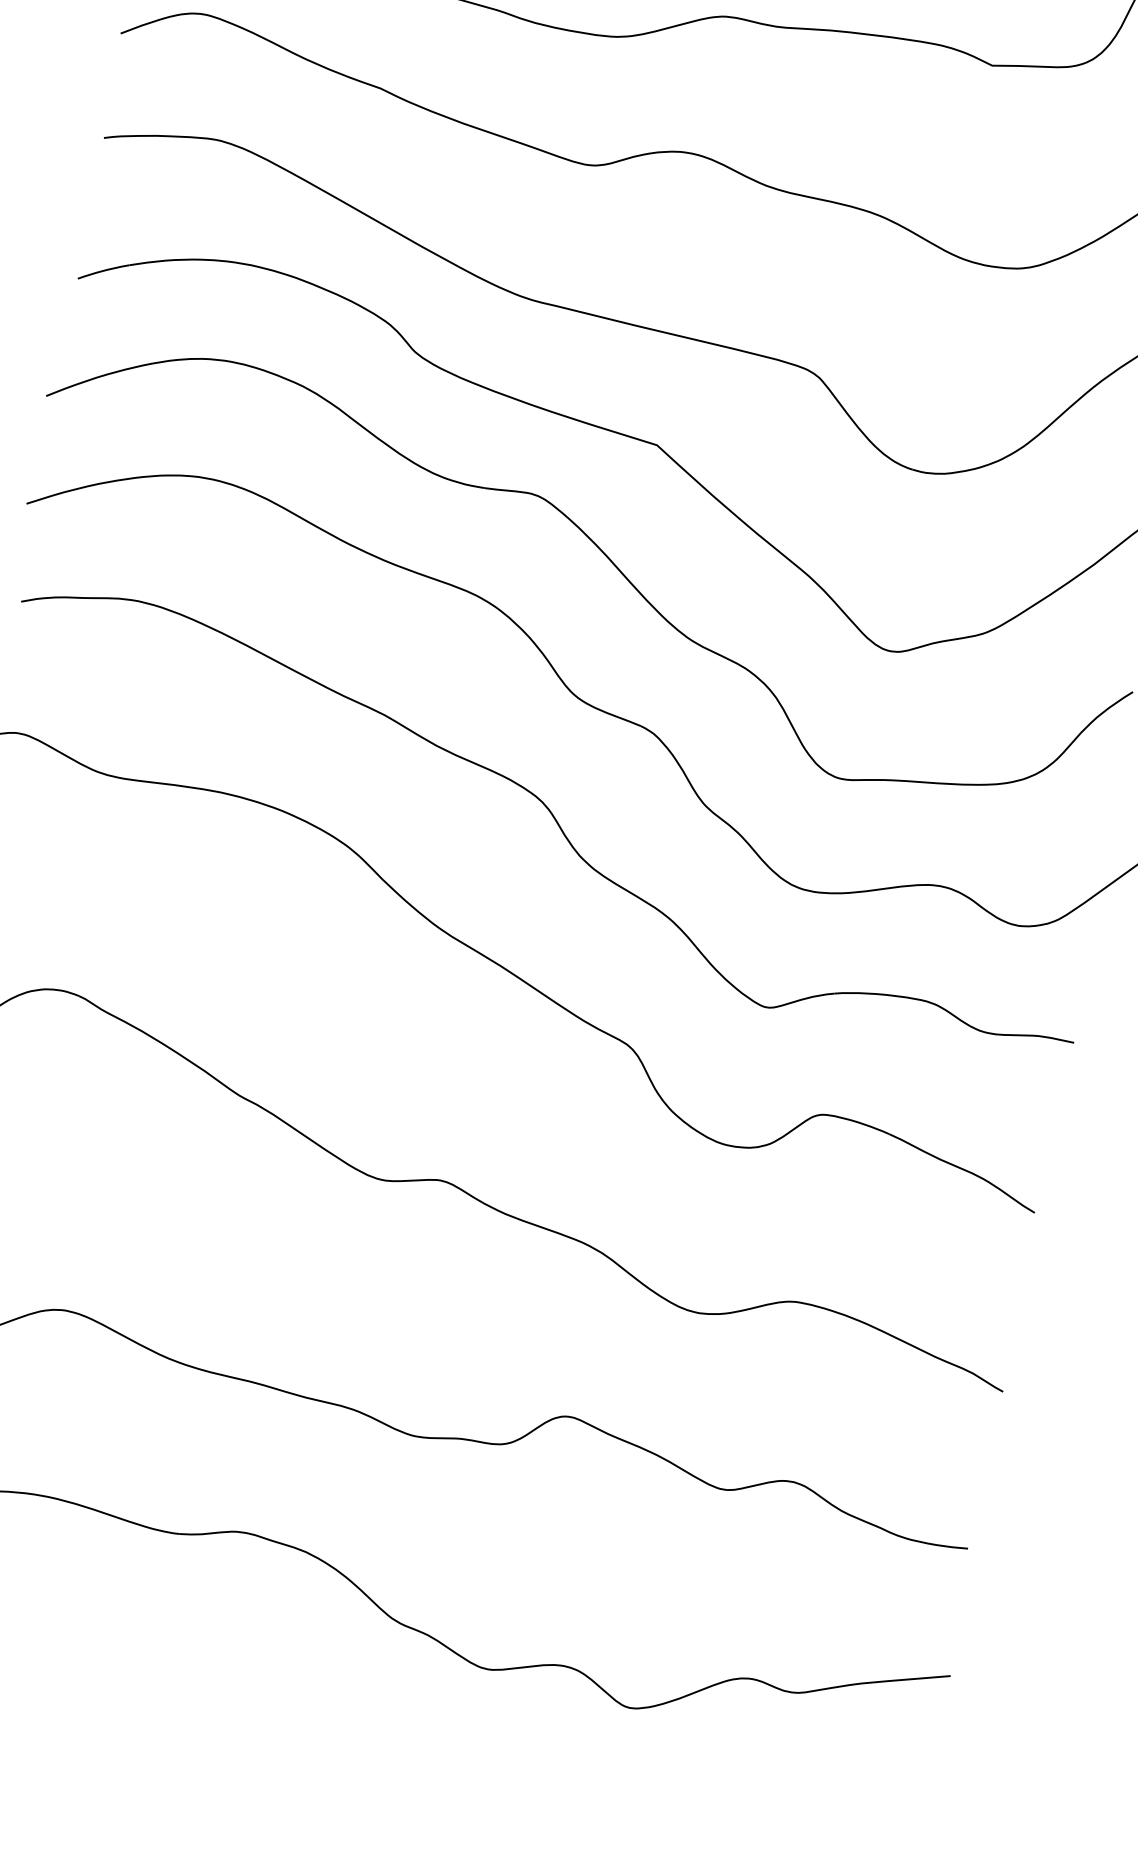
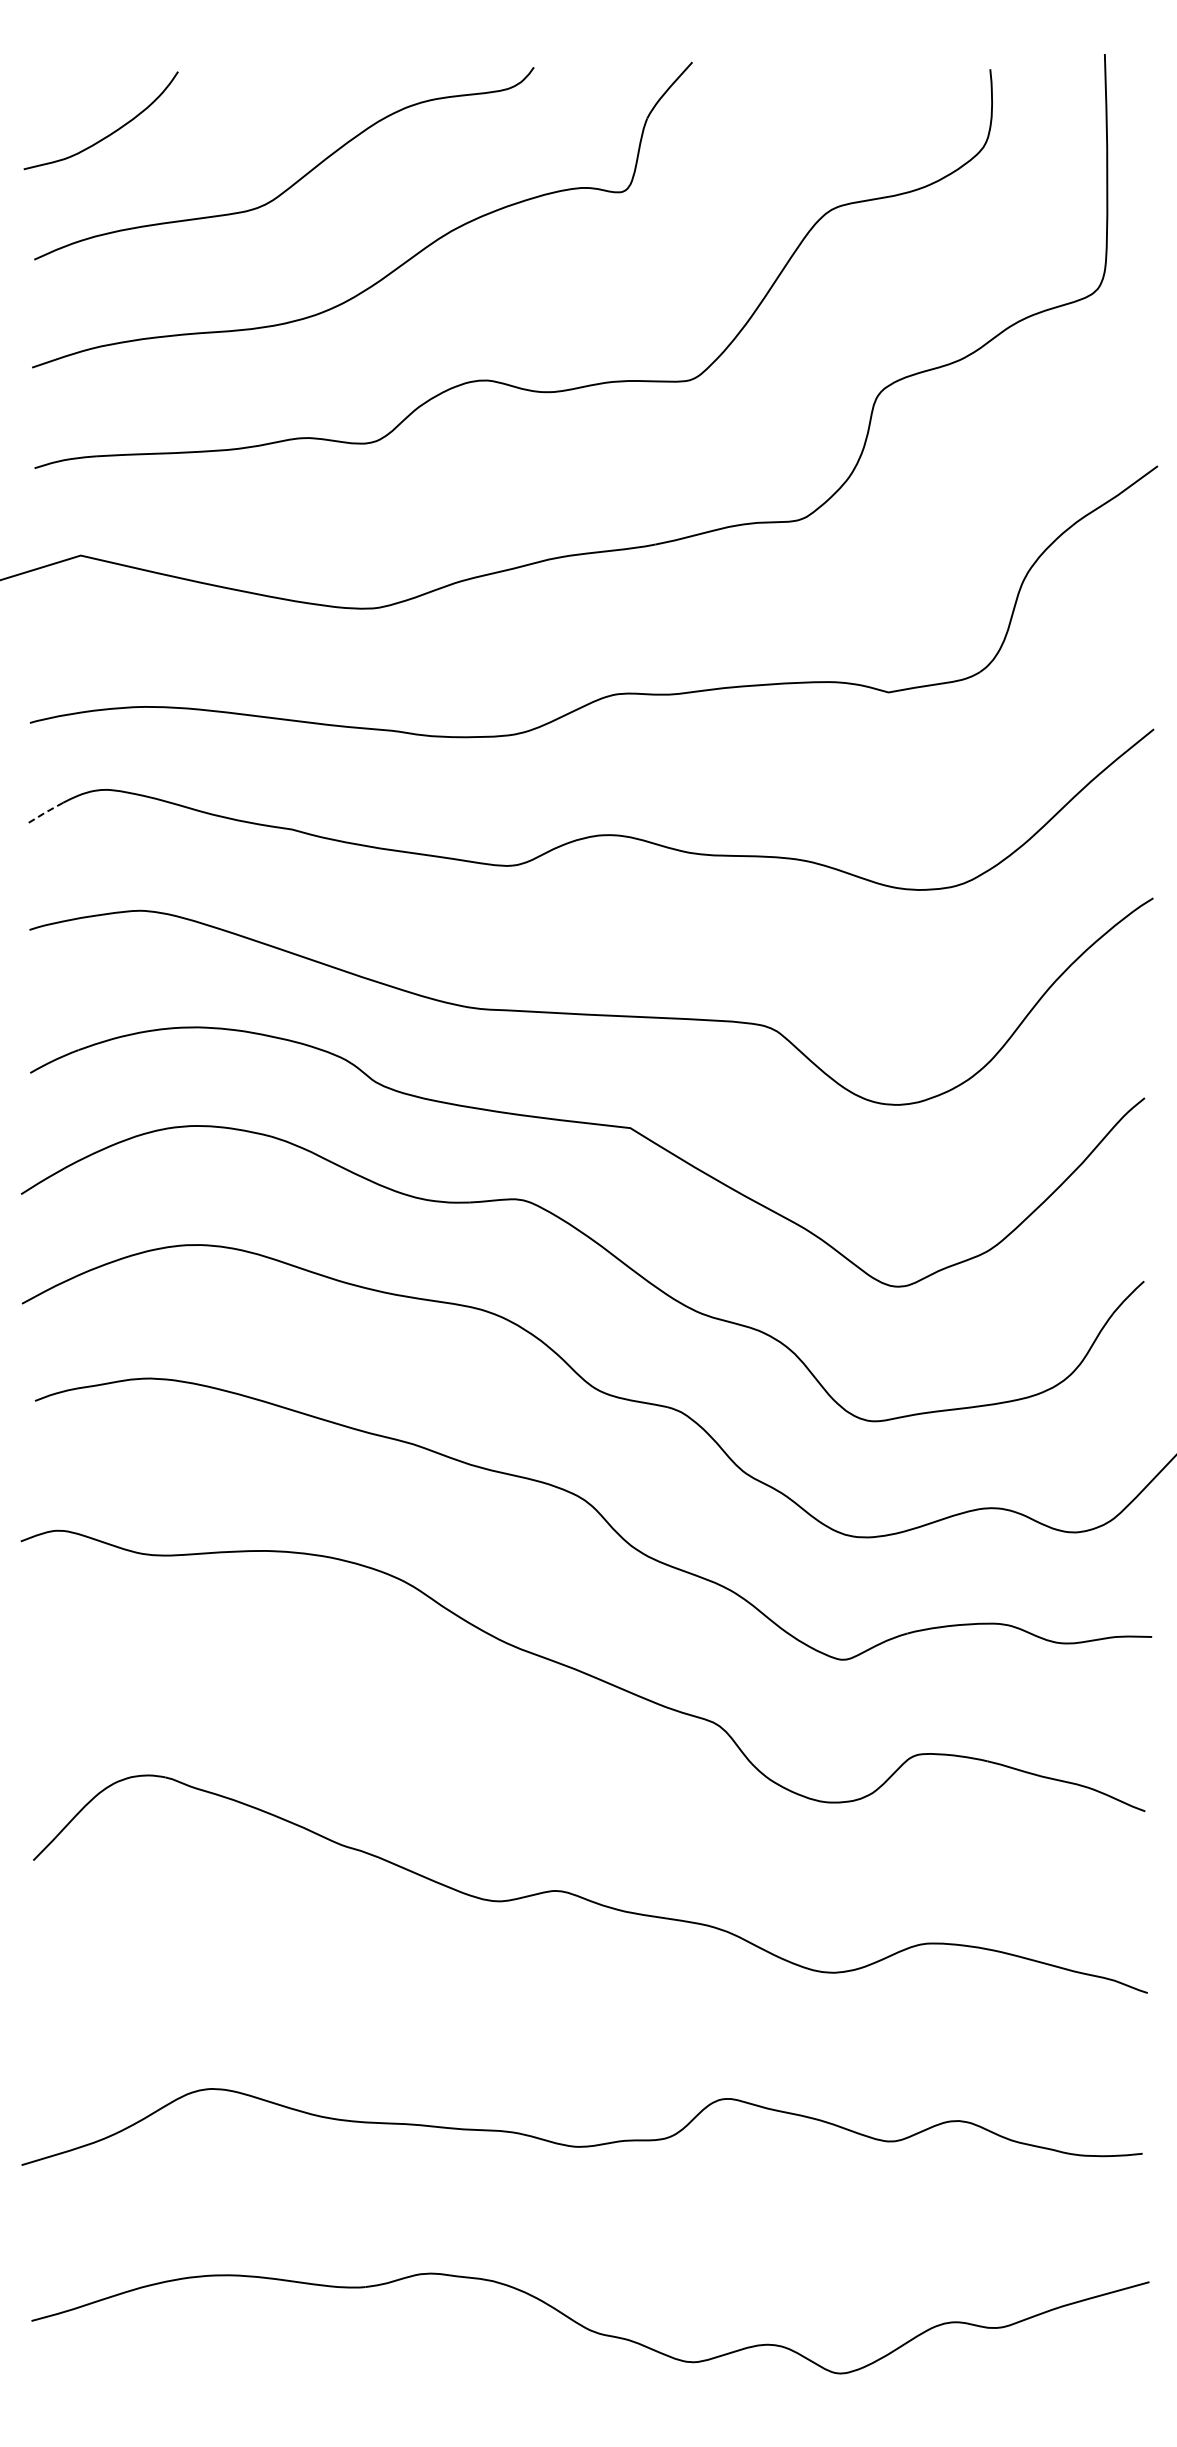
line: (140, 26) -> (44, 813), solid -> dashed

